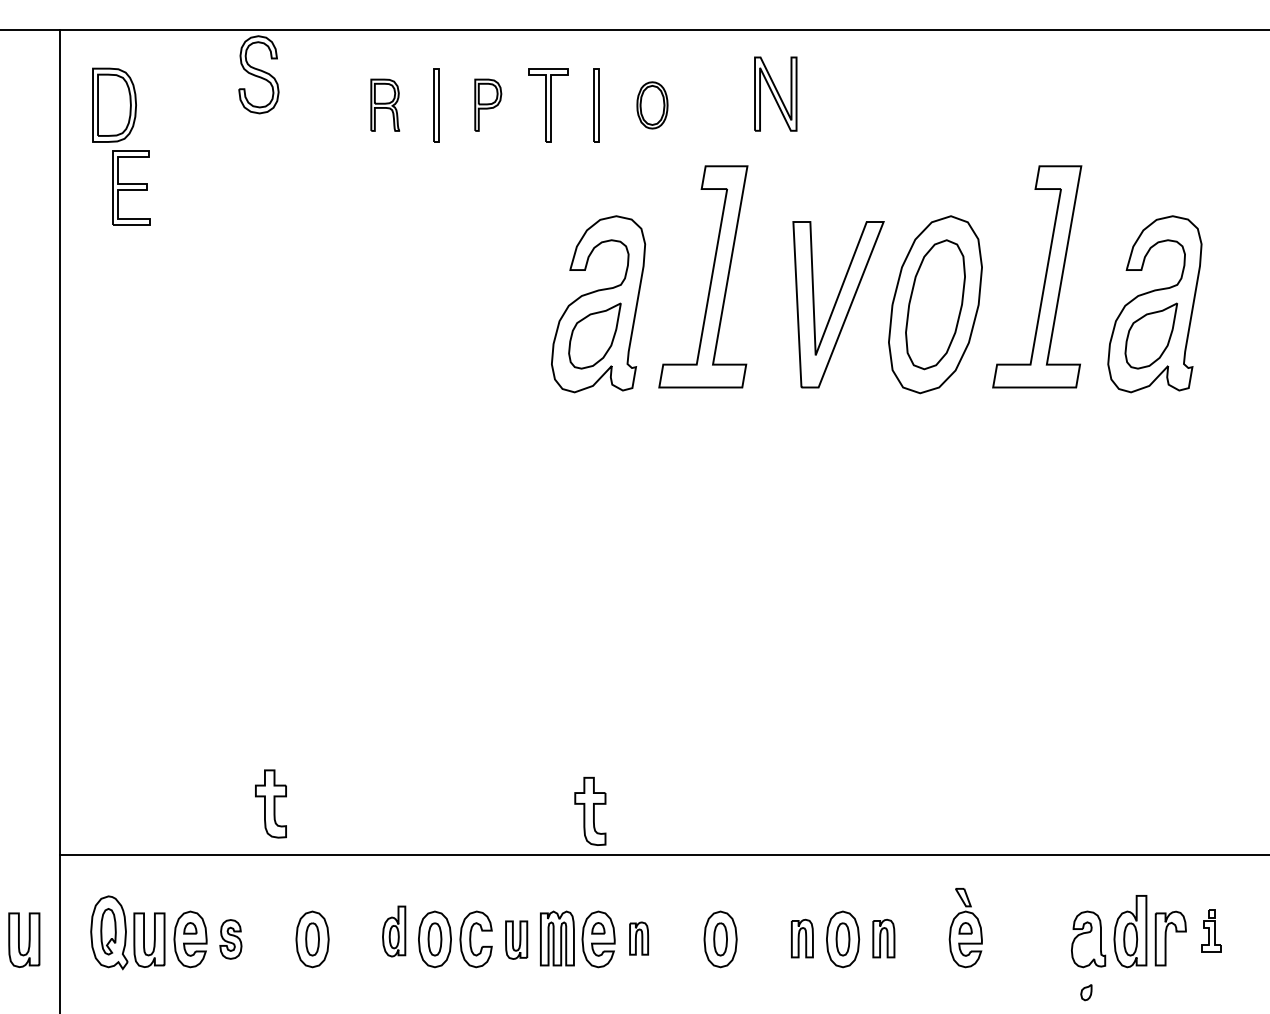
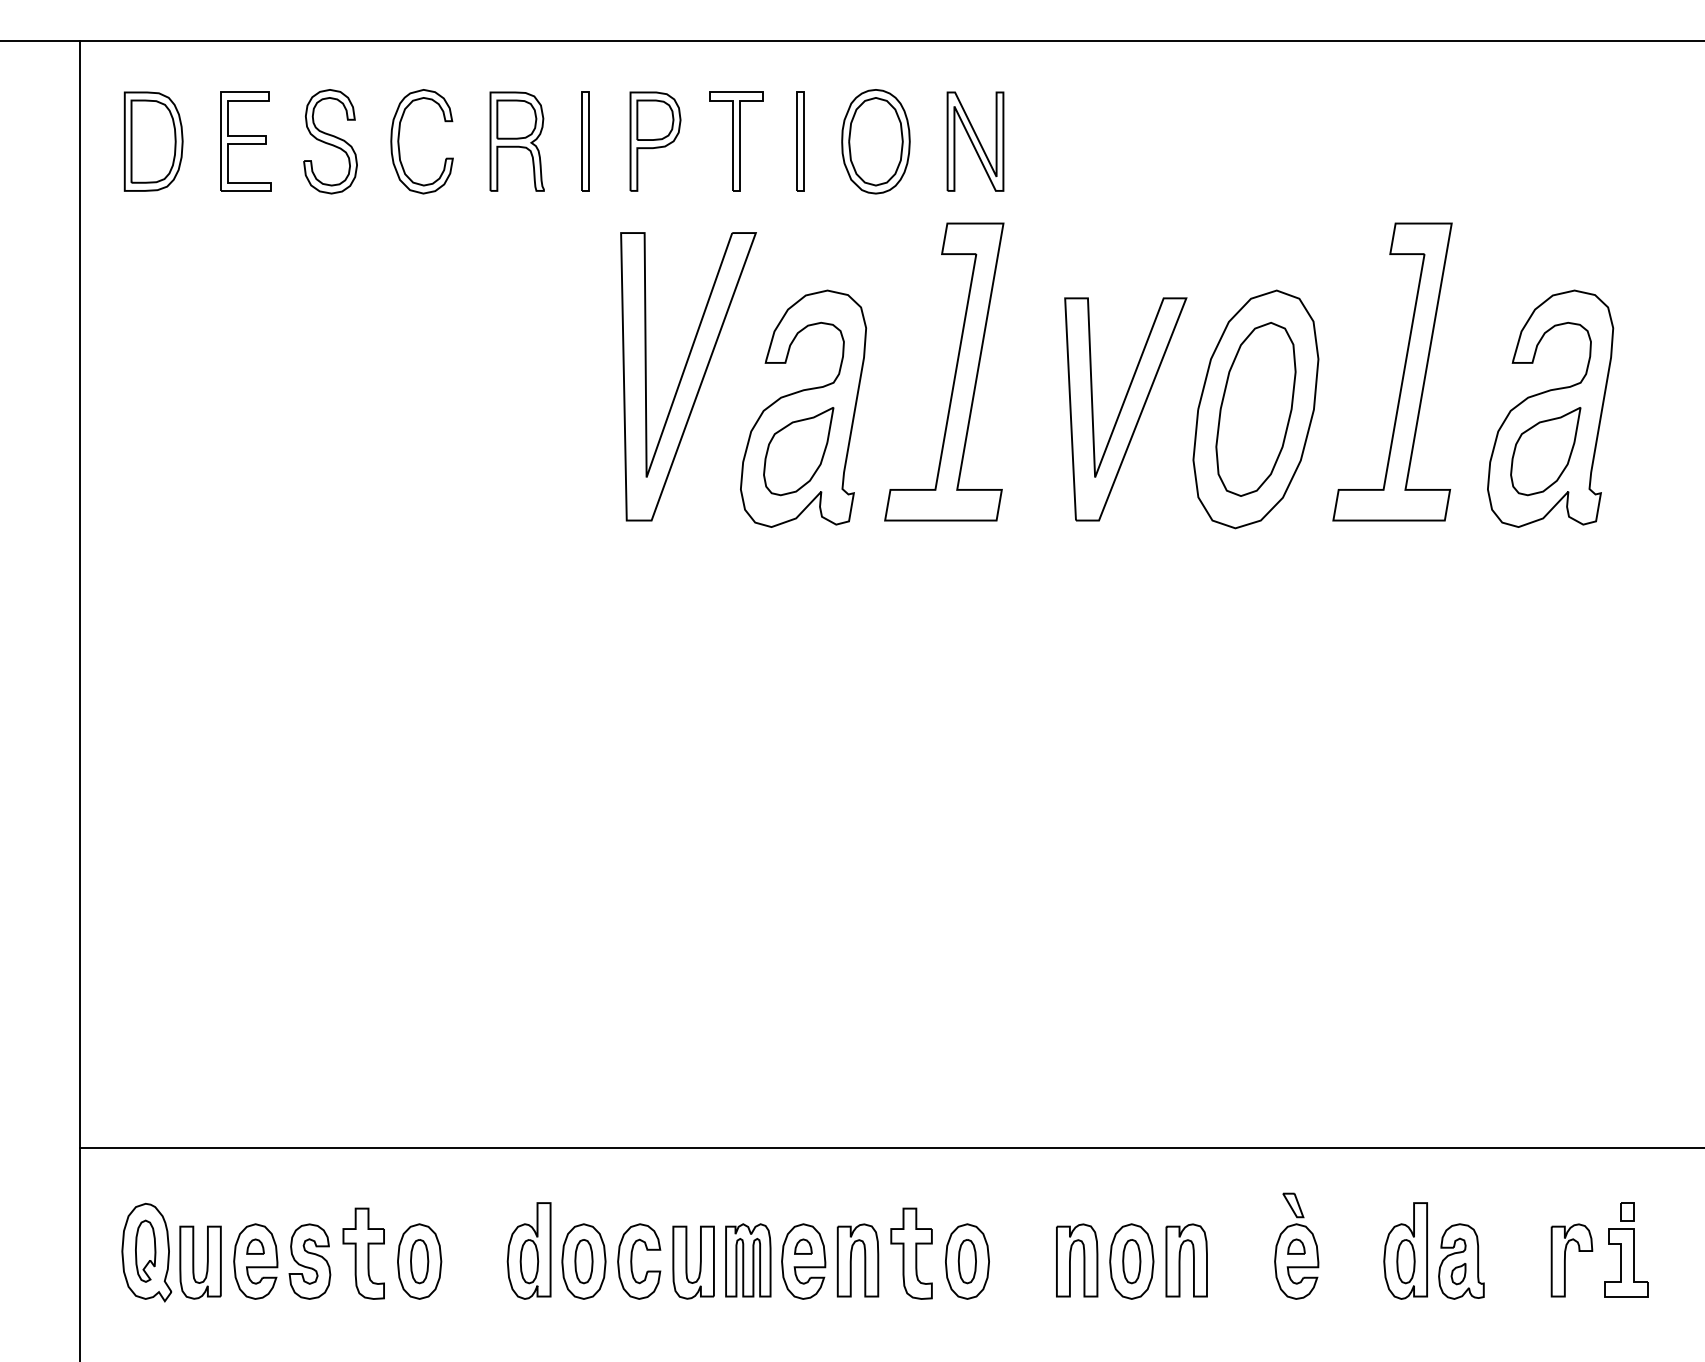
part: (258, 74) -> (330, 141), moved
part: (775, 94) -> (975, 141), moved
part: (297, 105) -> (399, 141), added
part: (384, 105) -> (516, 141), size x1.43
part: (488, 105) -> (655, 141), size x1.43
part: (652, 105) -> (875, 141), size x1.67
part: (131, 187) -> (245, 141), moved
part: (512, 280) -> (688, 376), added
part: (270, 803) -> (363, 1253), moved
part: (590, 811) -> (911, 1253), moved
part: (1211, 930) -> (1626, 1249), size x1.67
part: (393, 931) -> (528, 1250), size x1.43
part: (1130, 931) -> (1405, 1250), moved
part: (638, 938) -> (857, 1260), size x1.67
part: (802, 938) -> (1077, 1260), size x1.43
part: (883, 938) -> (1186, 1260), size x1.43
part: (230, 939) -> (309, 1261), size x1.43
part: (24, 940) -> (32, 1262), removed
part: (516, 940) -> (693, 1262), size x1.43
part: (1086, 992) -> (1458, 1274), moved

